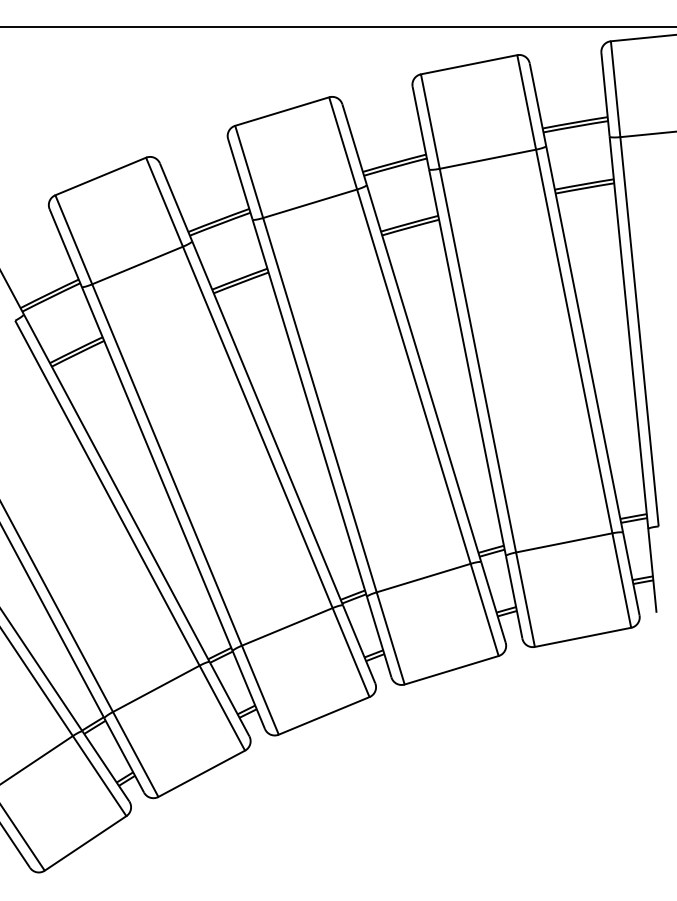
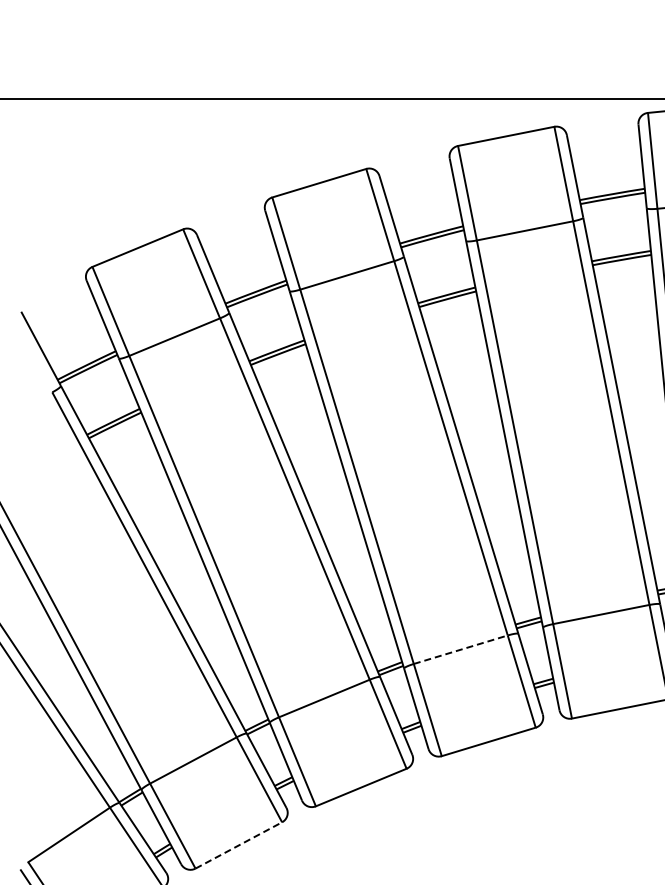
line: (424, 577) -> (461, 649), solid -> dashed
line: (202, 773) -> (239, 845), solid -> dashed

